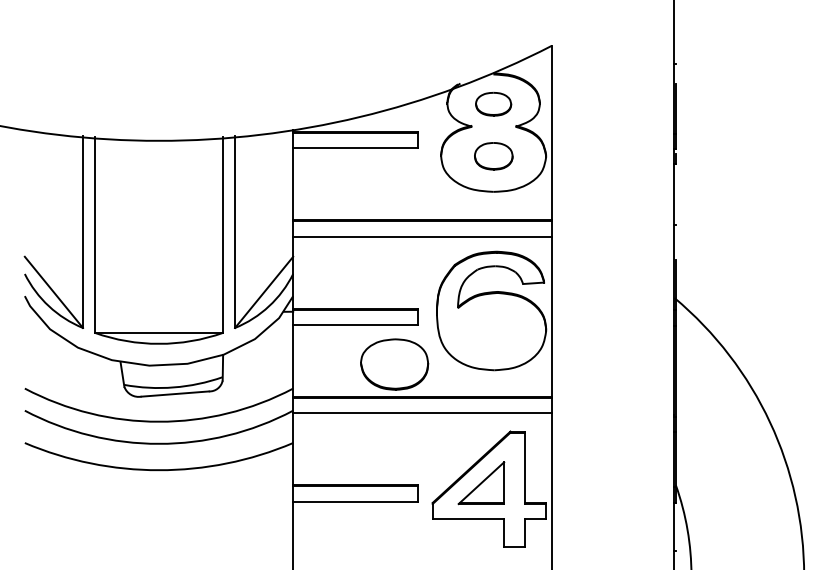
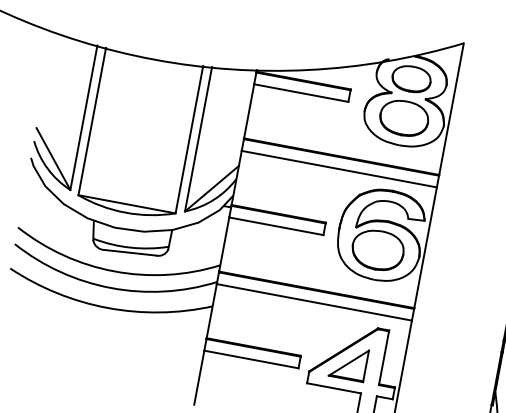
part: (493, 104) -> (411, 79), size x1.43
part: (493, 156) -> (404, 118), size x1.67
part: (394, 364) -> (377, 250), moved

